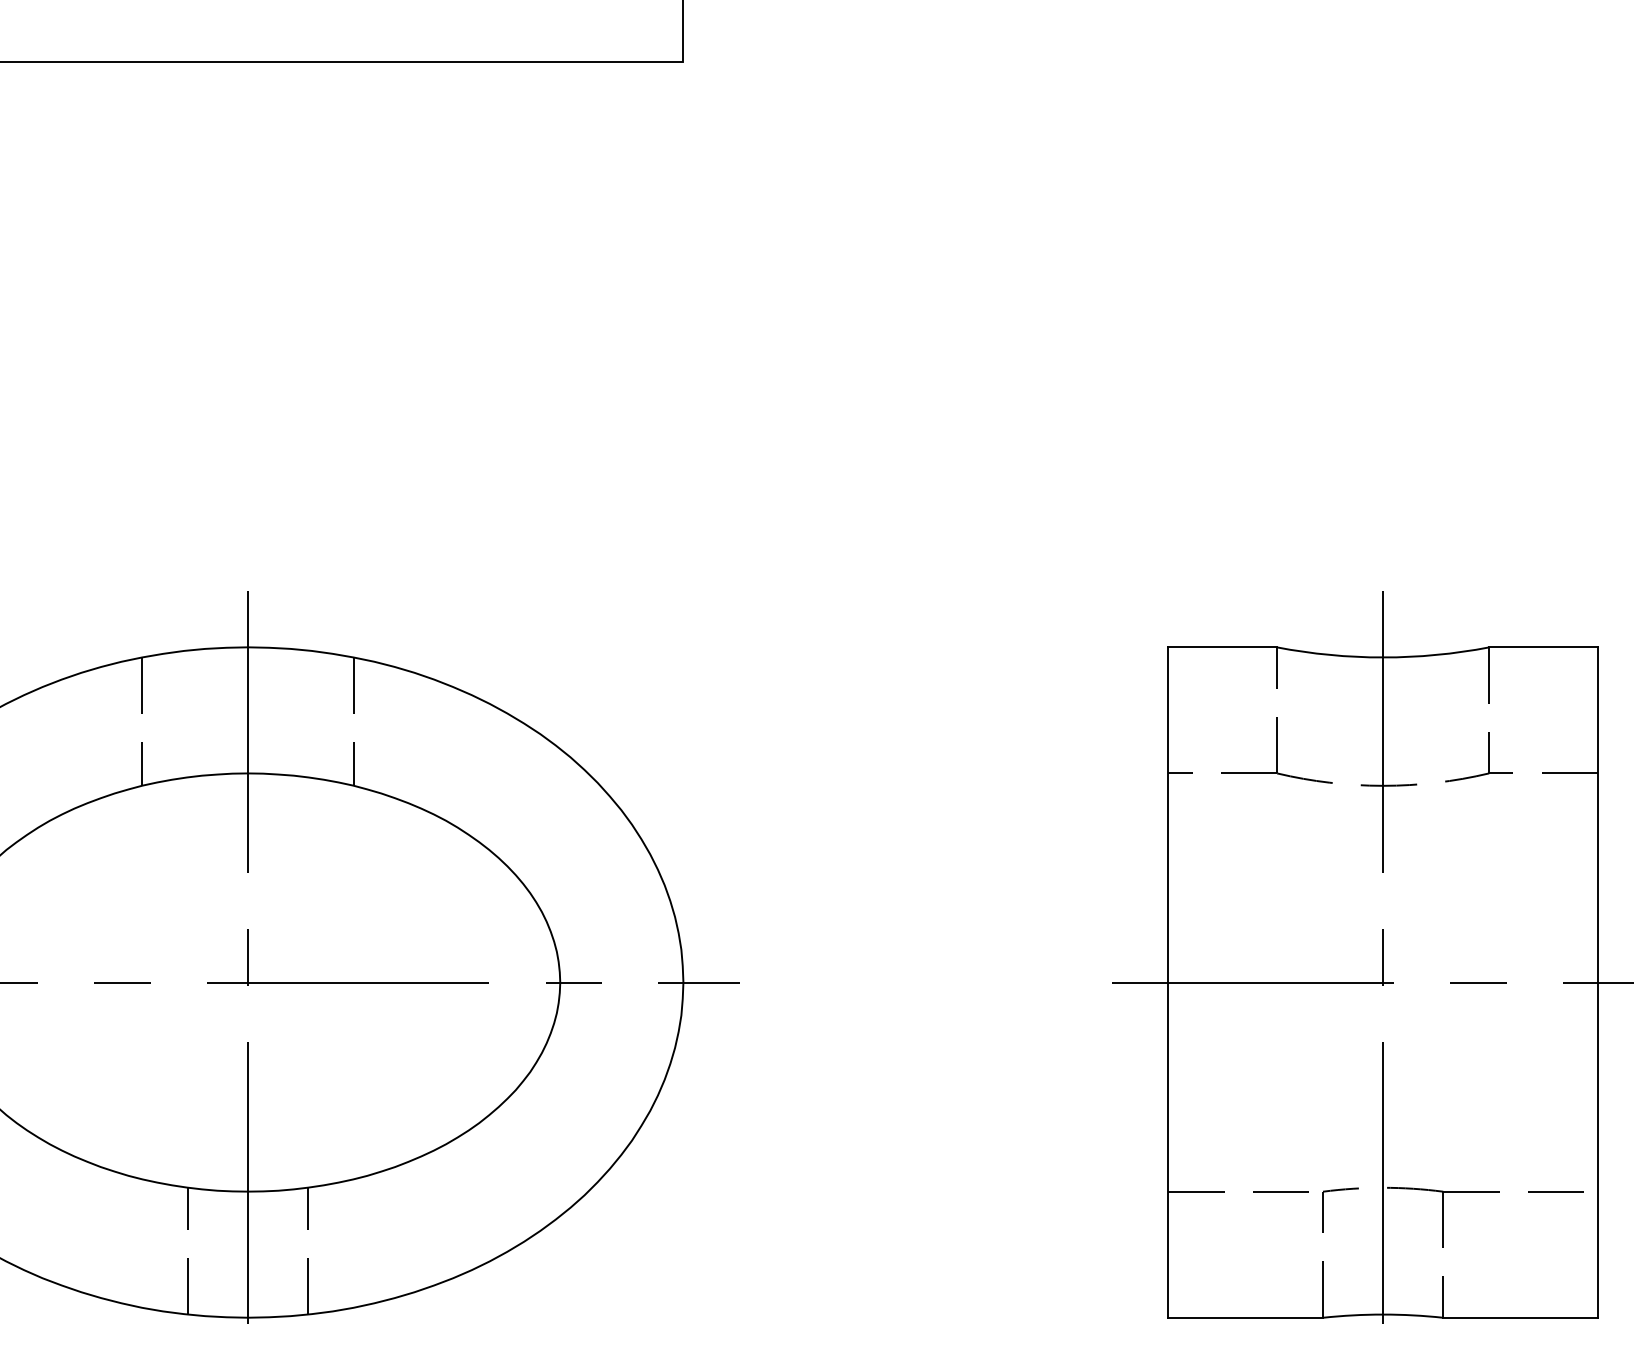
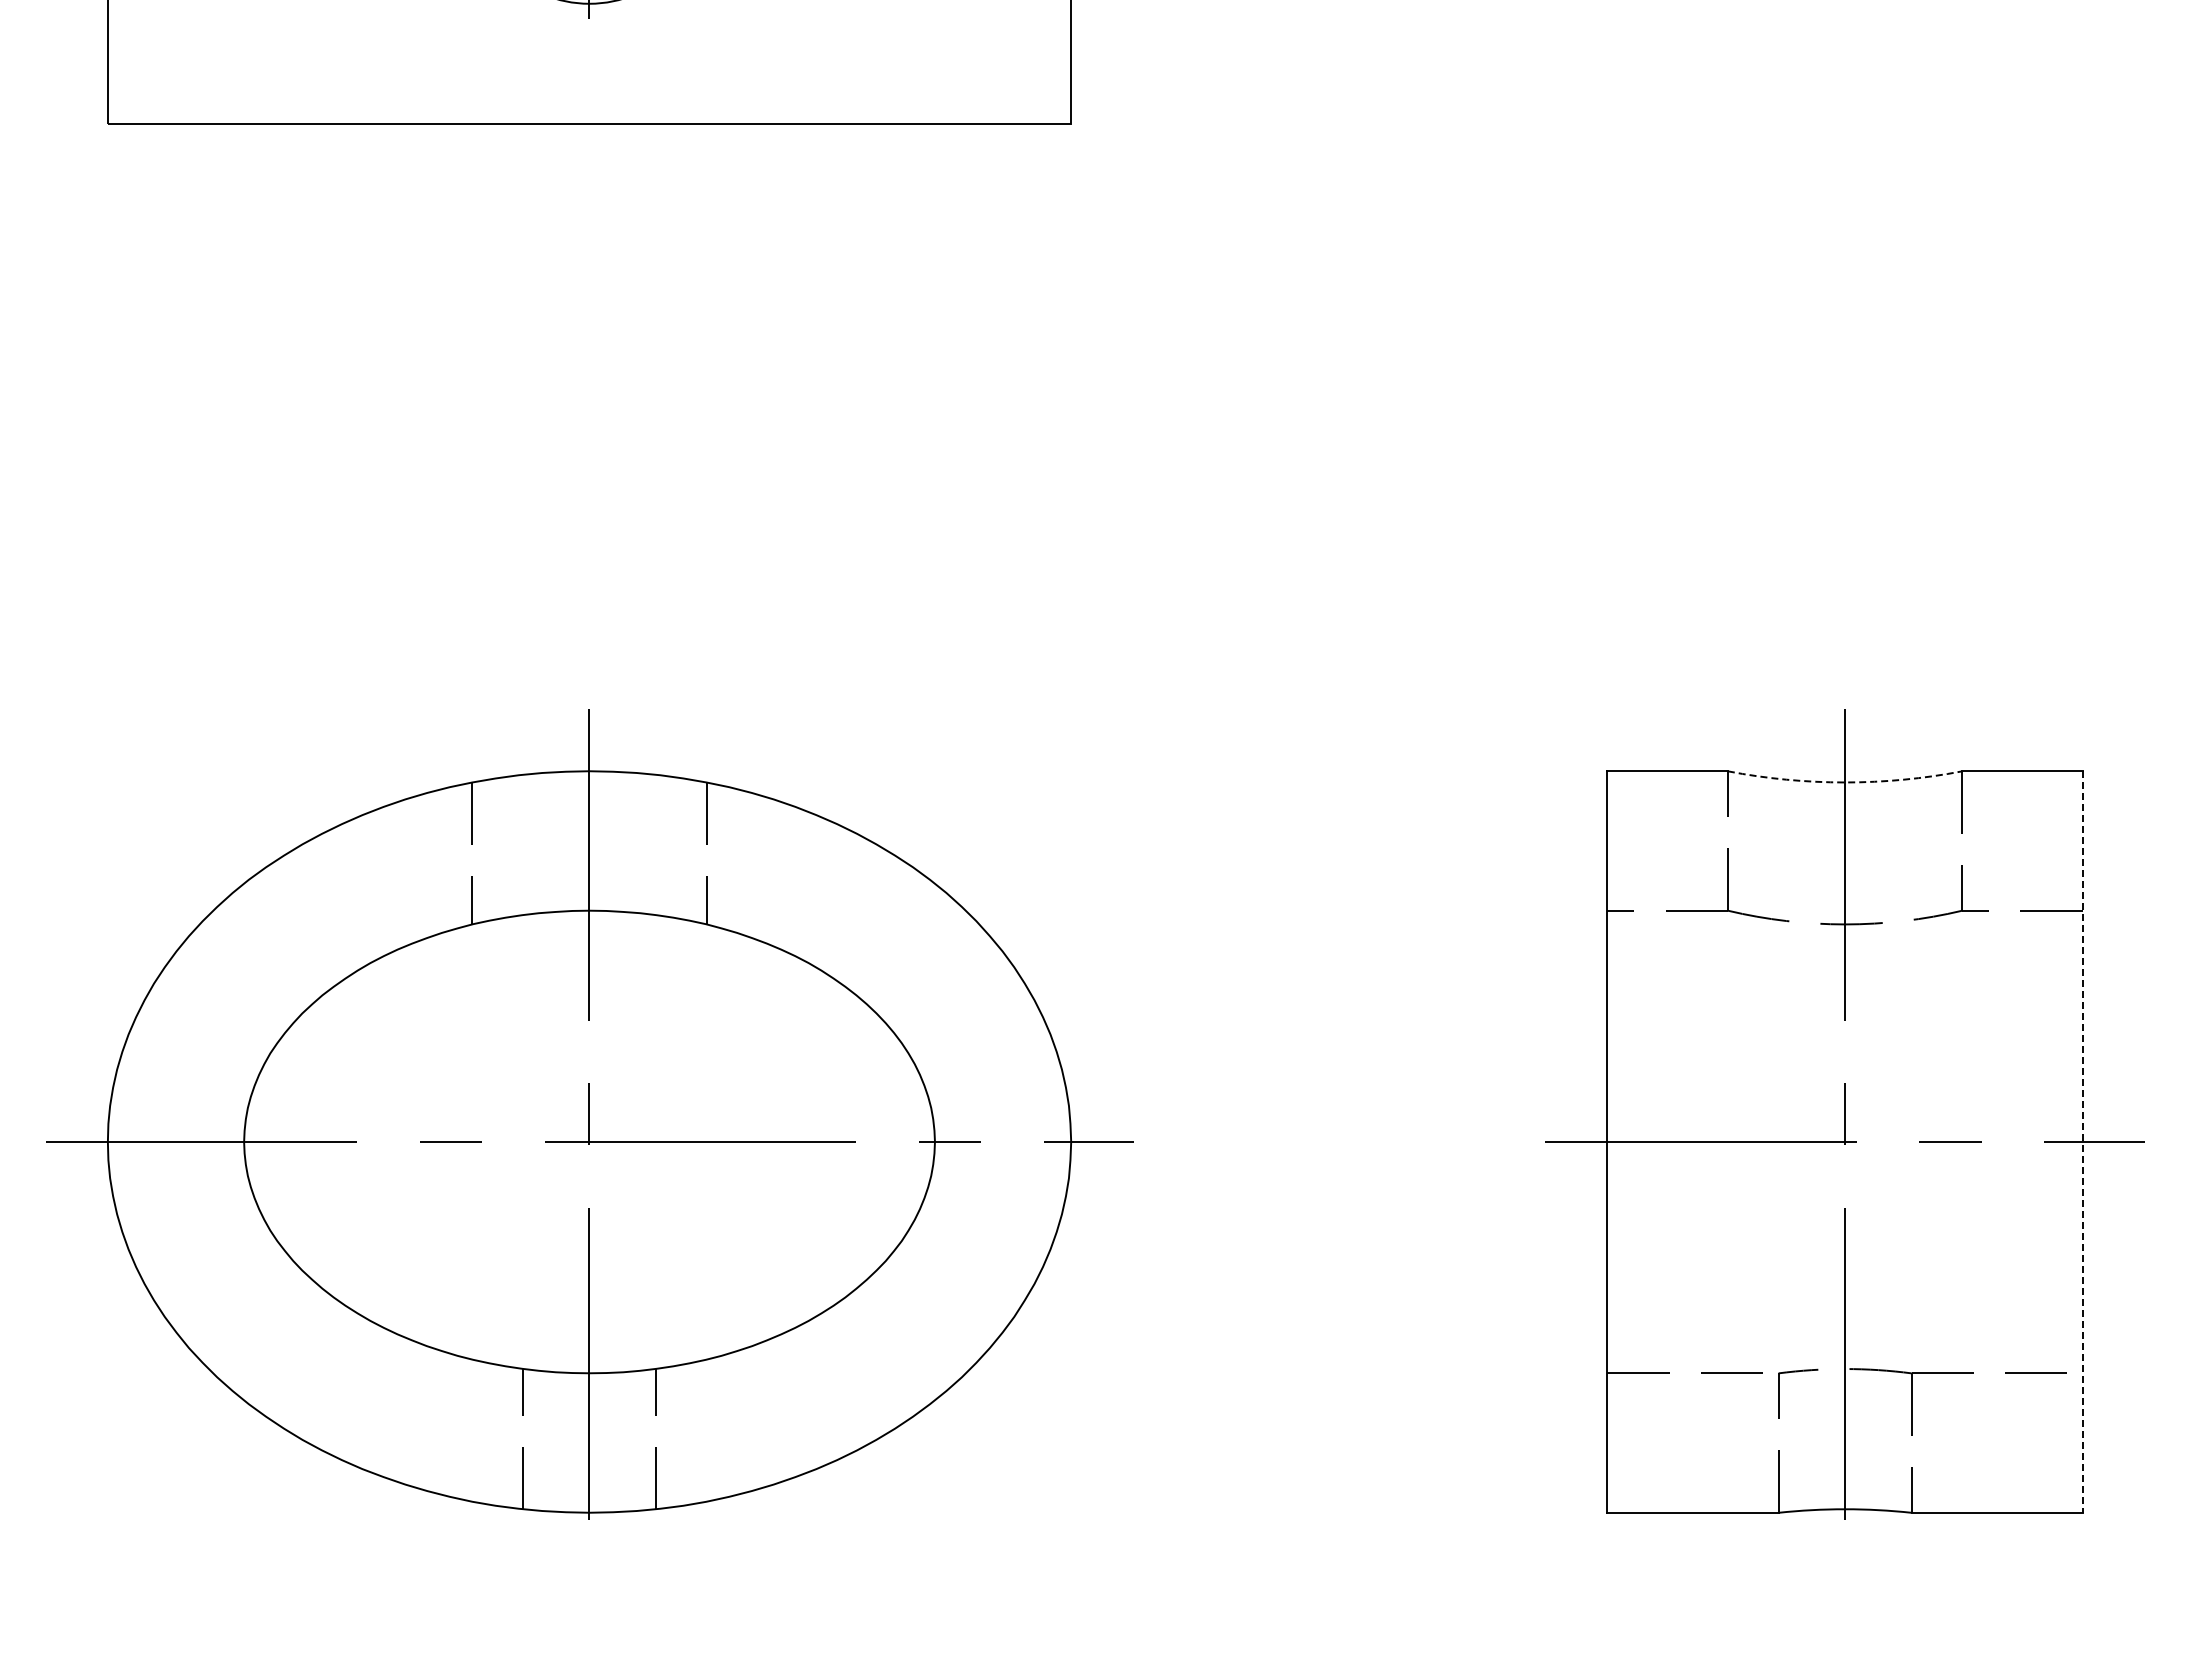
arc: (1383, 657) -> (1845, 782), solid -> dashed
line: (1597, 982) -> (2082, 1142), solid -> dashed

